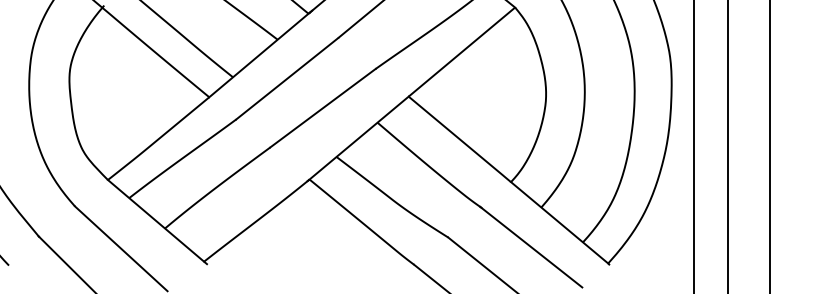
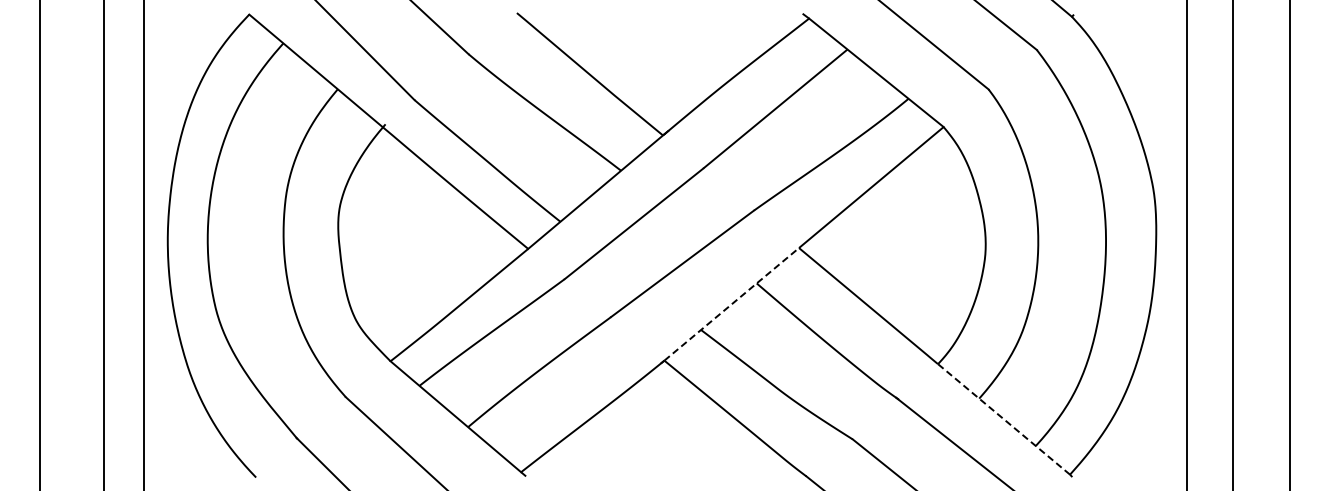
line: (358, 138) -> (731, 304), solid -> dashed
line: (559, 222) -> (1003, 419), solid -> dashed

